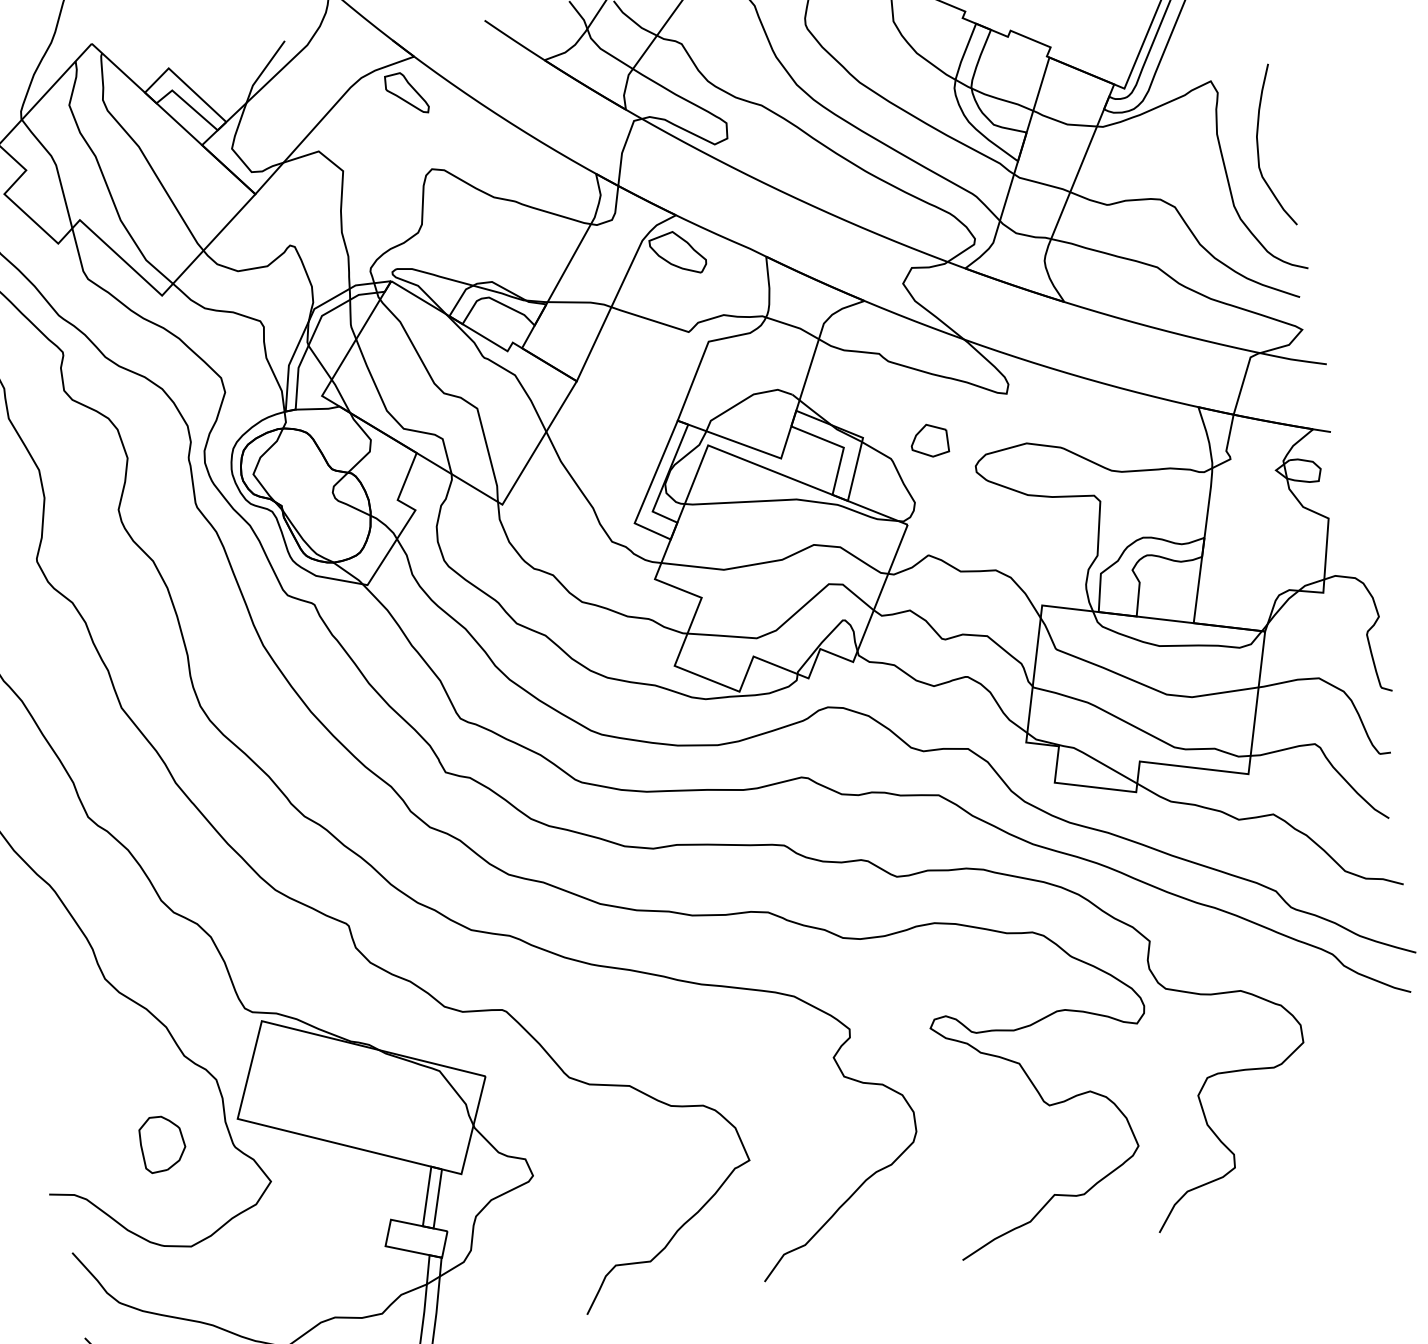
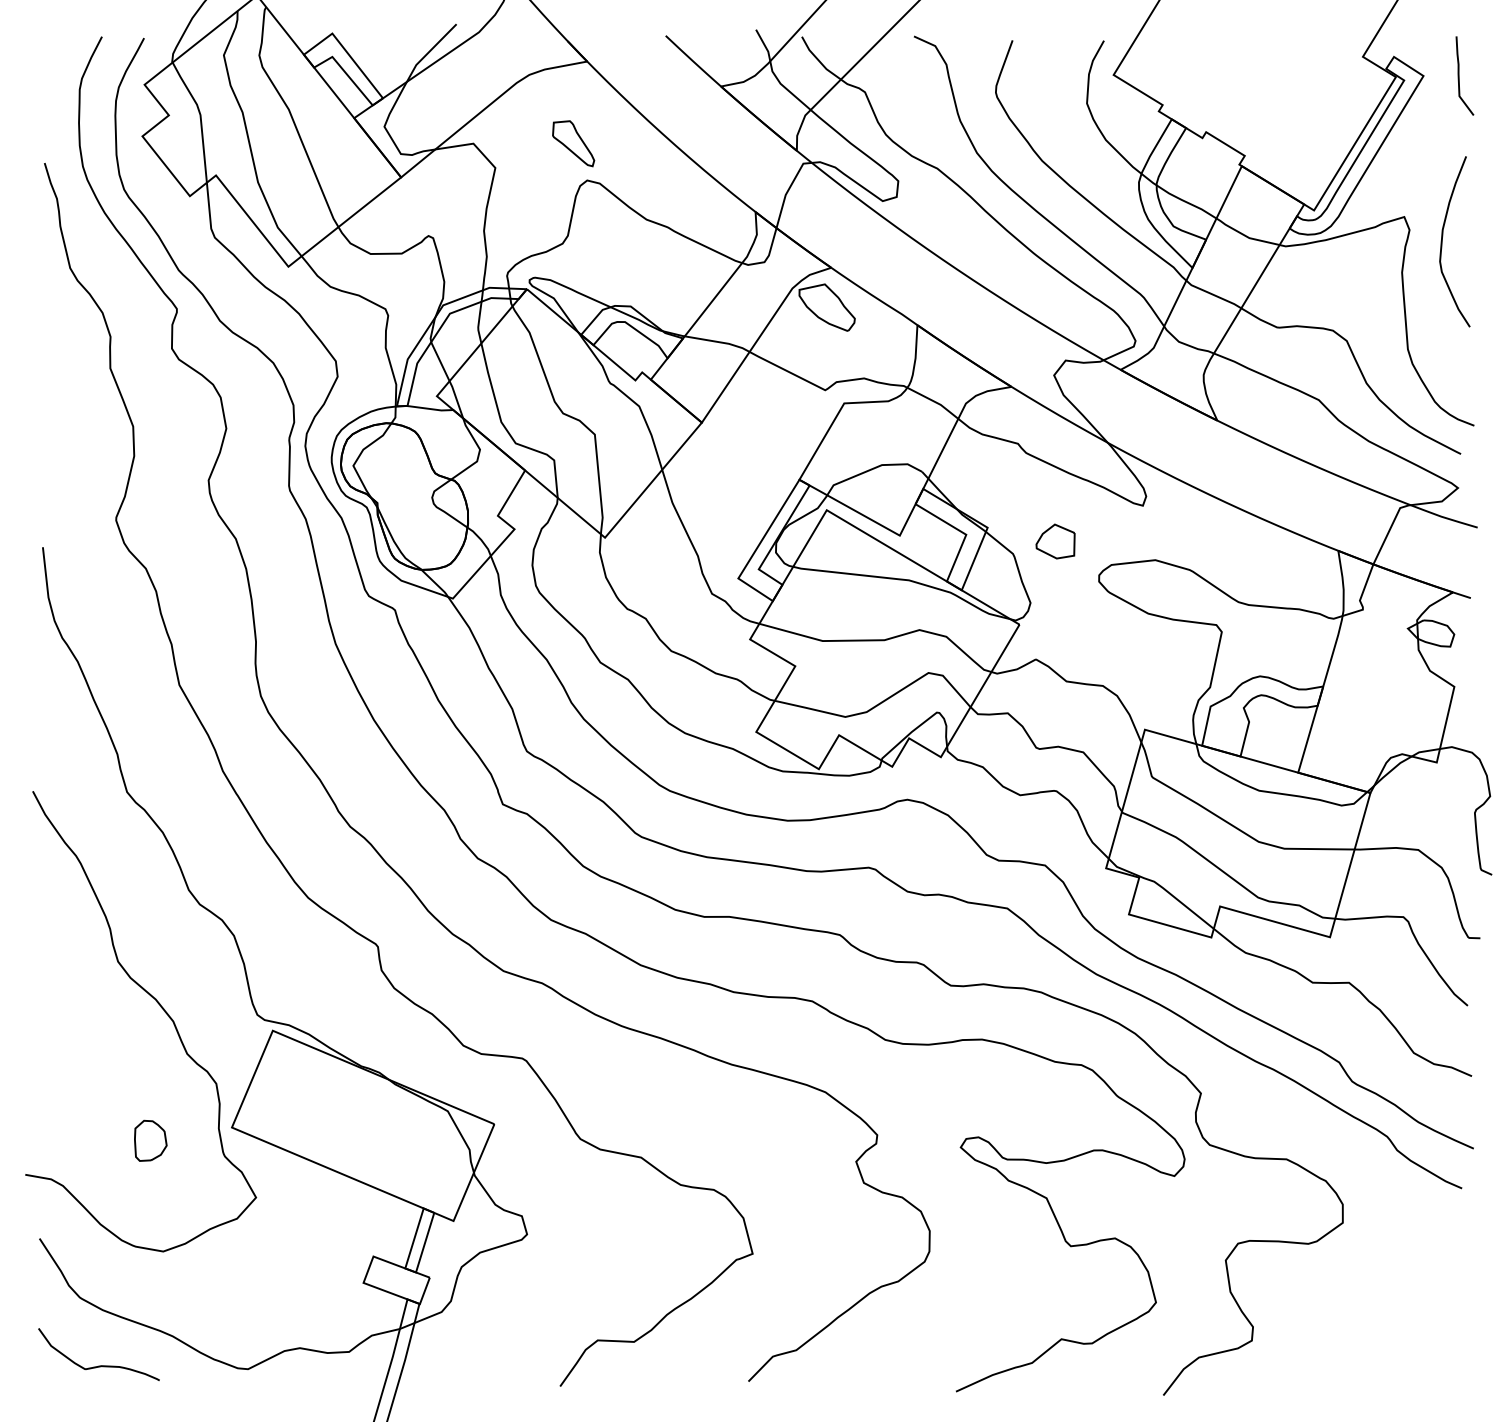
part: (406, 93) -> (573, 143), moved
curve: (1258, 147) -> (1442, 241), moved
part: (162, 1143) -> (150, 1140), size x0.7

